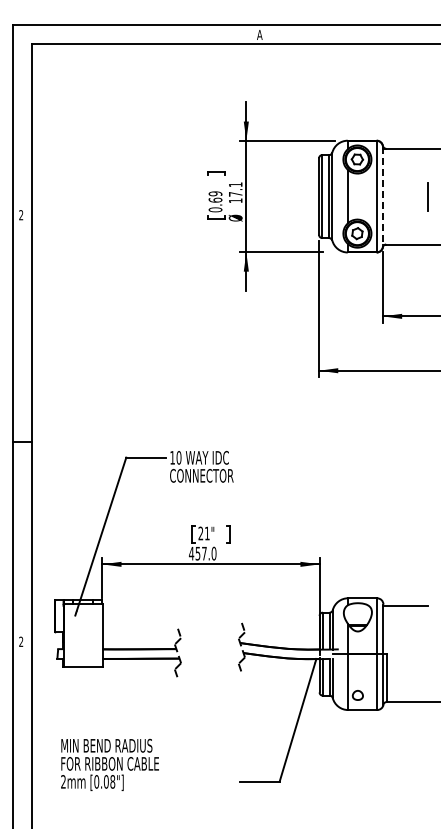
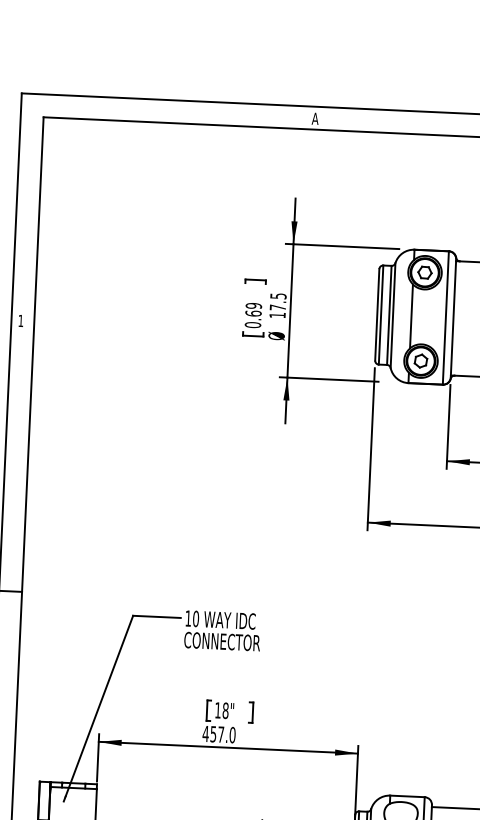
text: (235, 184) -> (278, 295), 17.1 -> 17.5
line: (382, 196) -> (452, 318), dashed -> solid
text: (21, 215) -> (21, 321), 2 -> 1
text: (203, 533) -> (221, 710), 21" -> 18"

